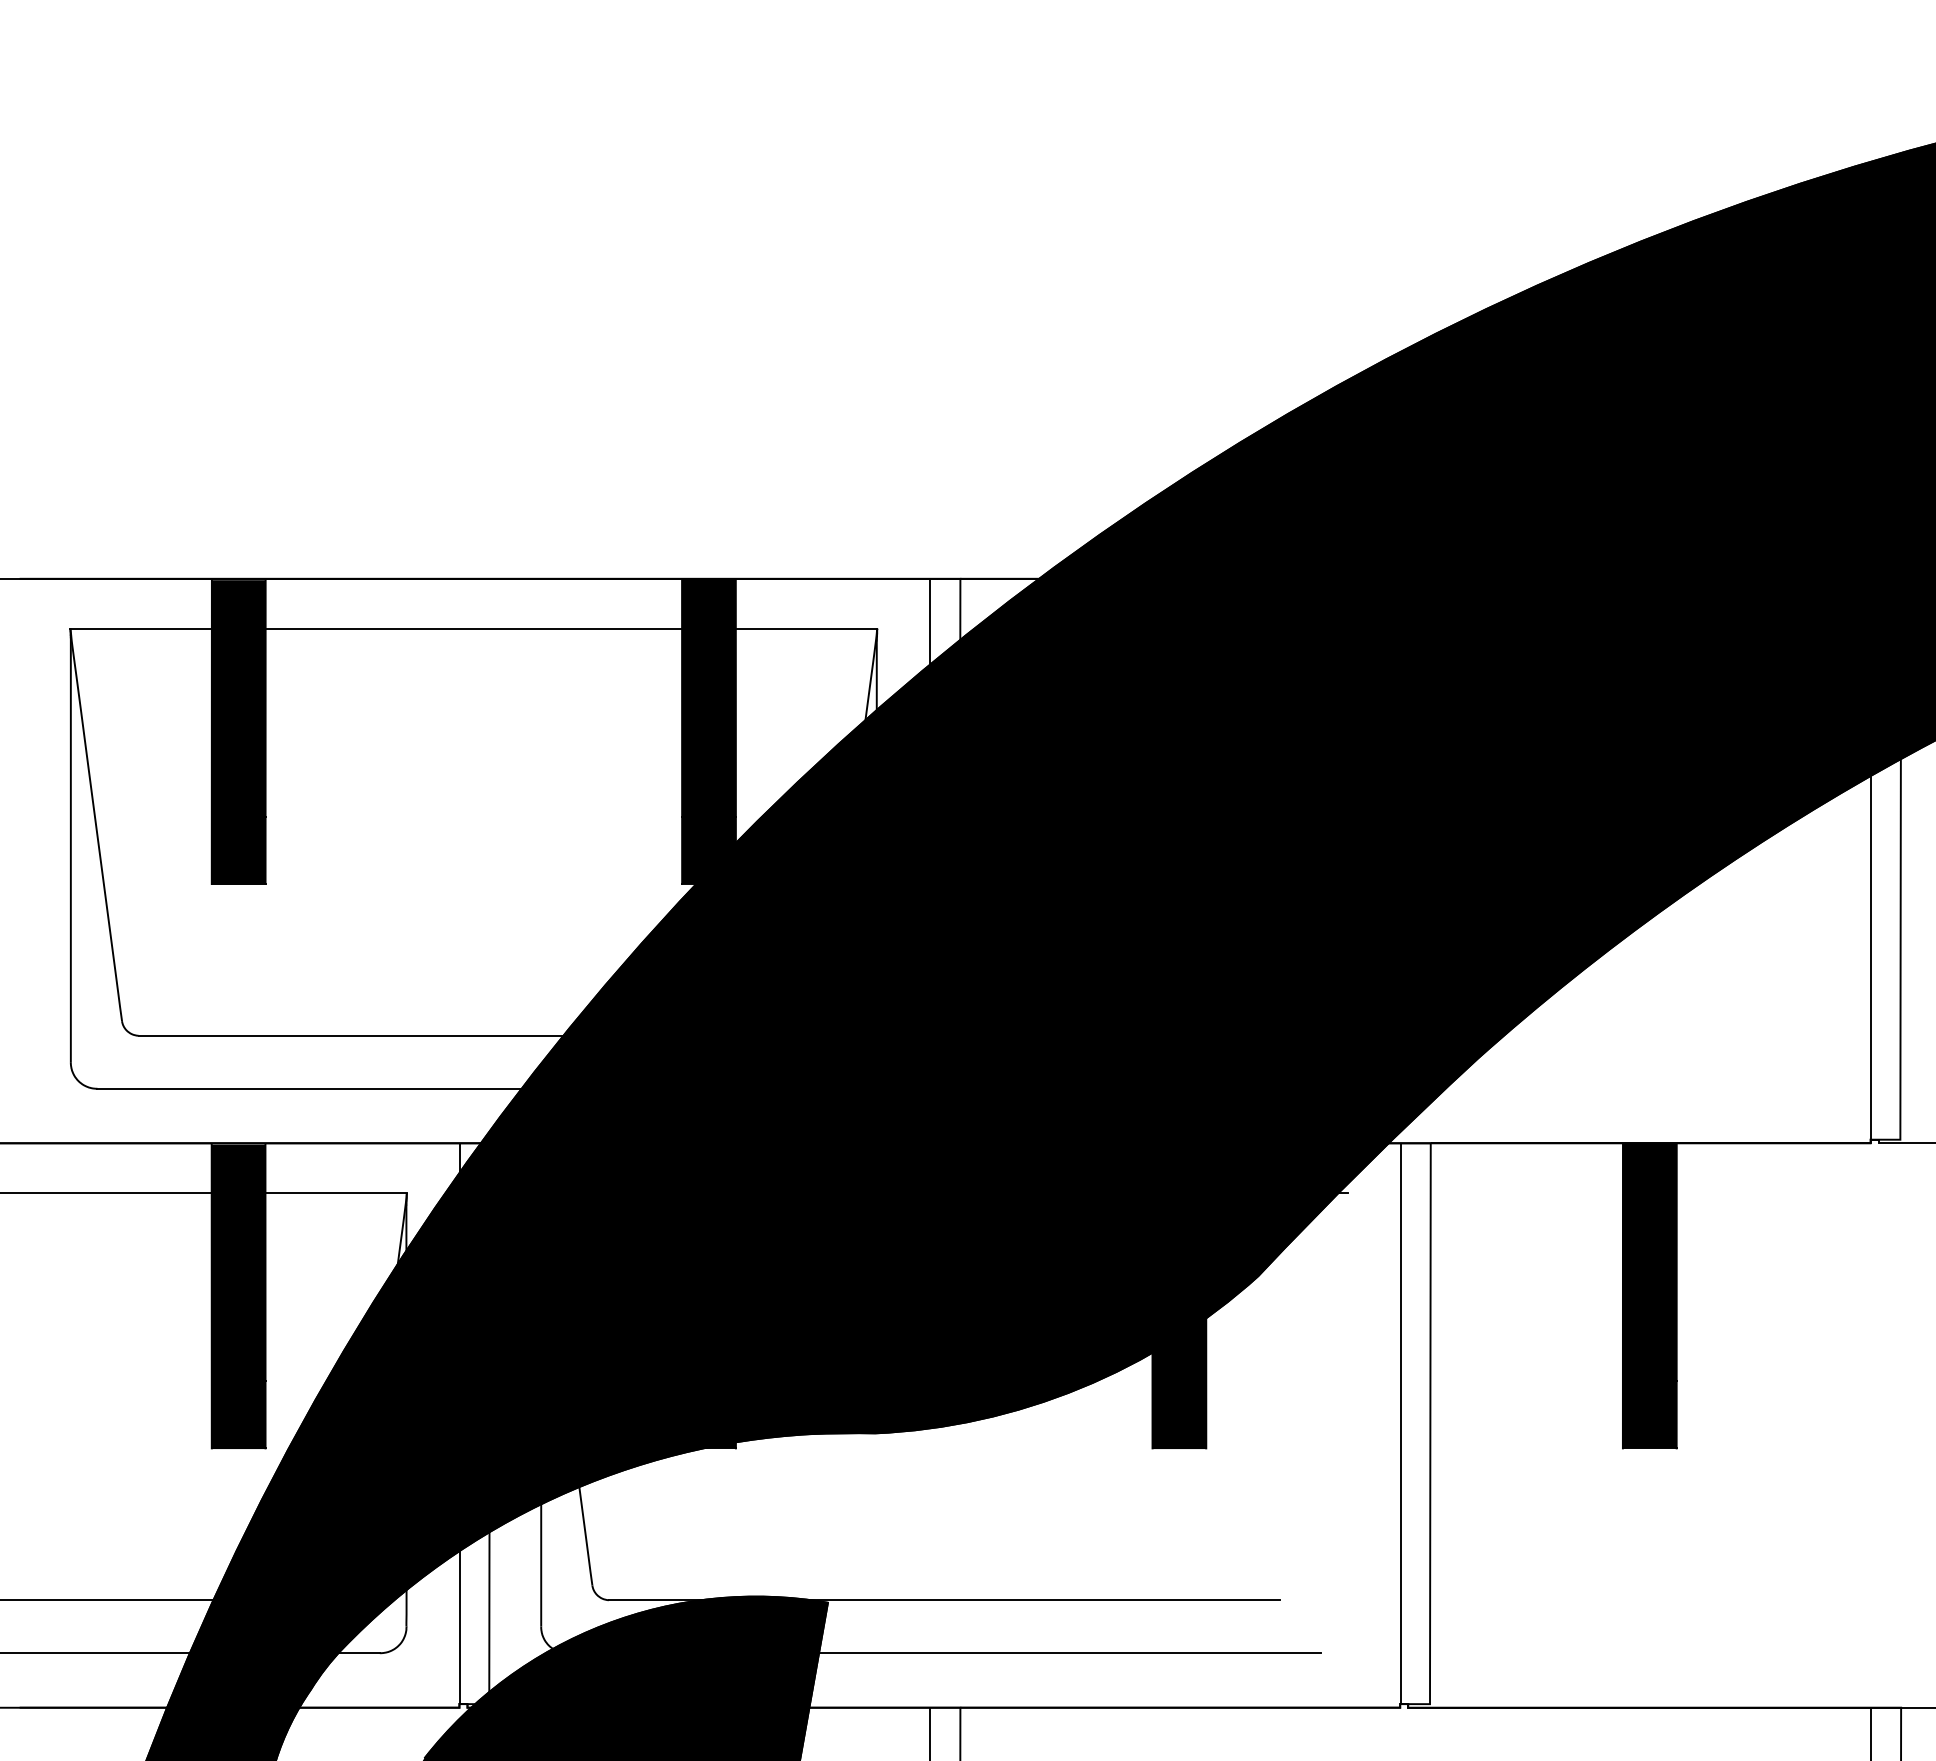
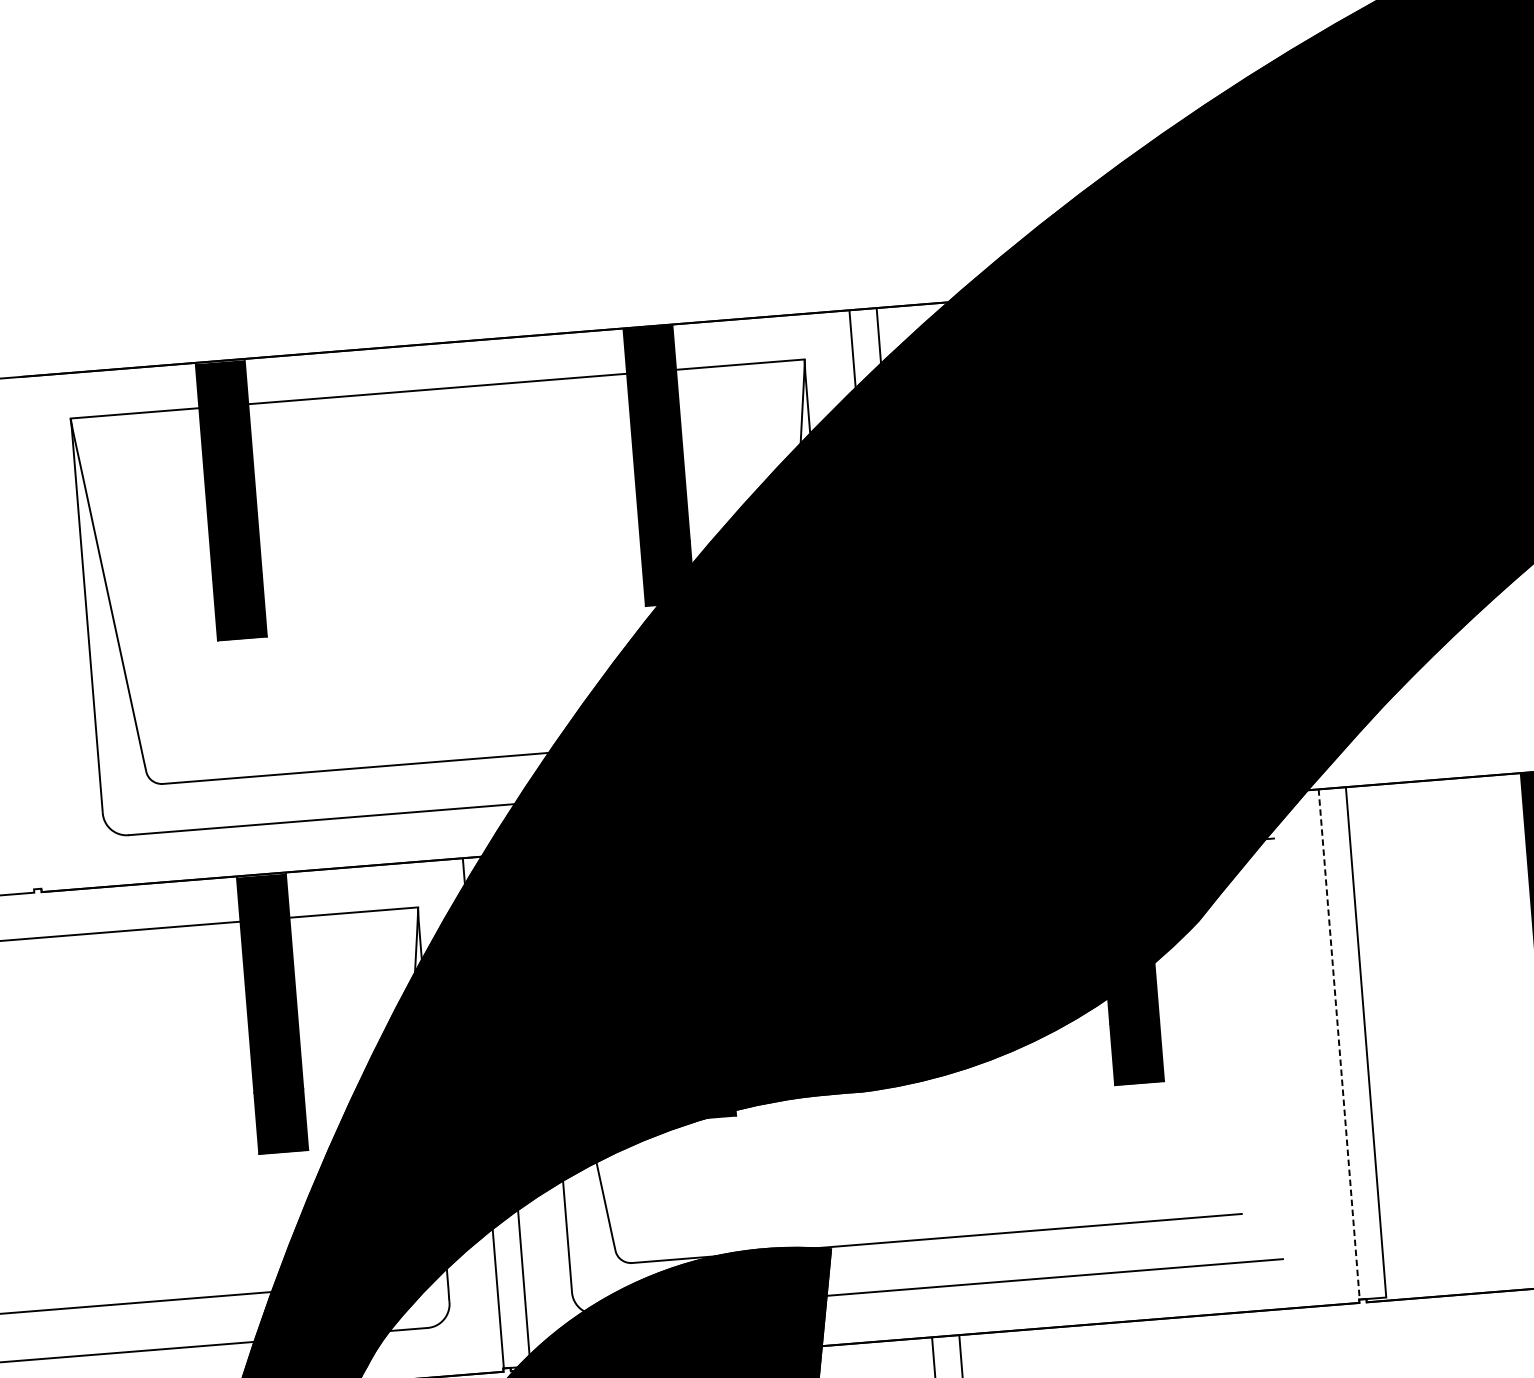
line: (1400, 1424) -> (1338, 1045), solid -> dashed

